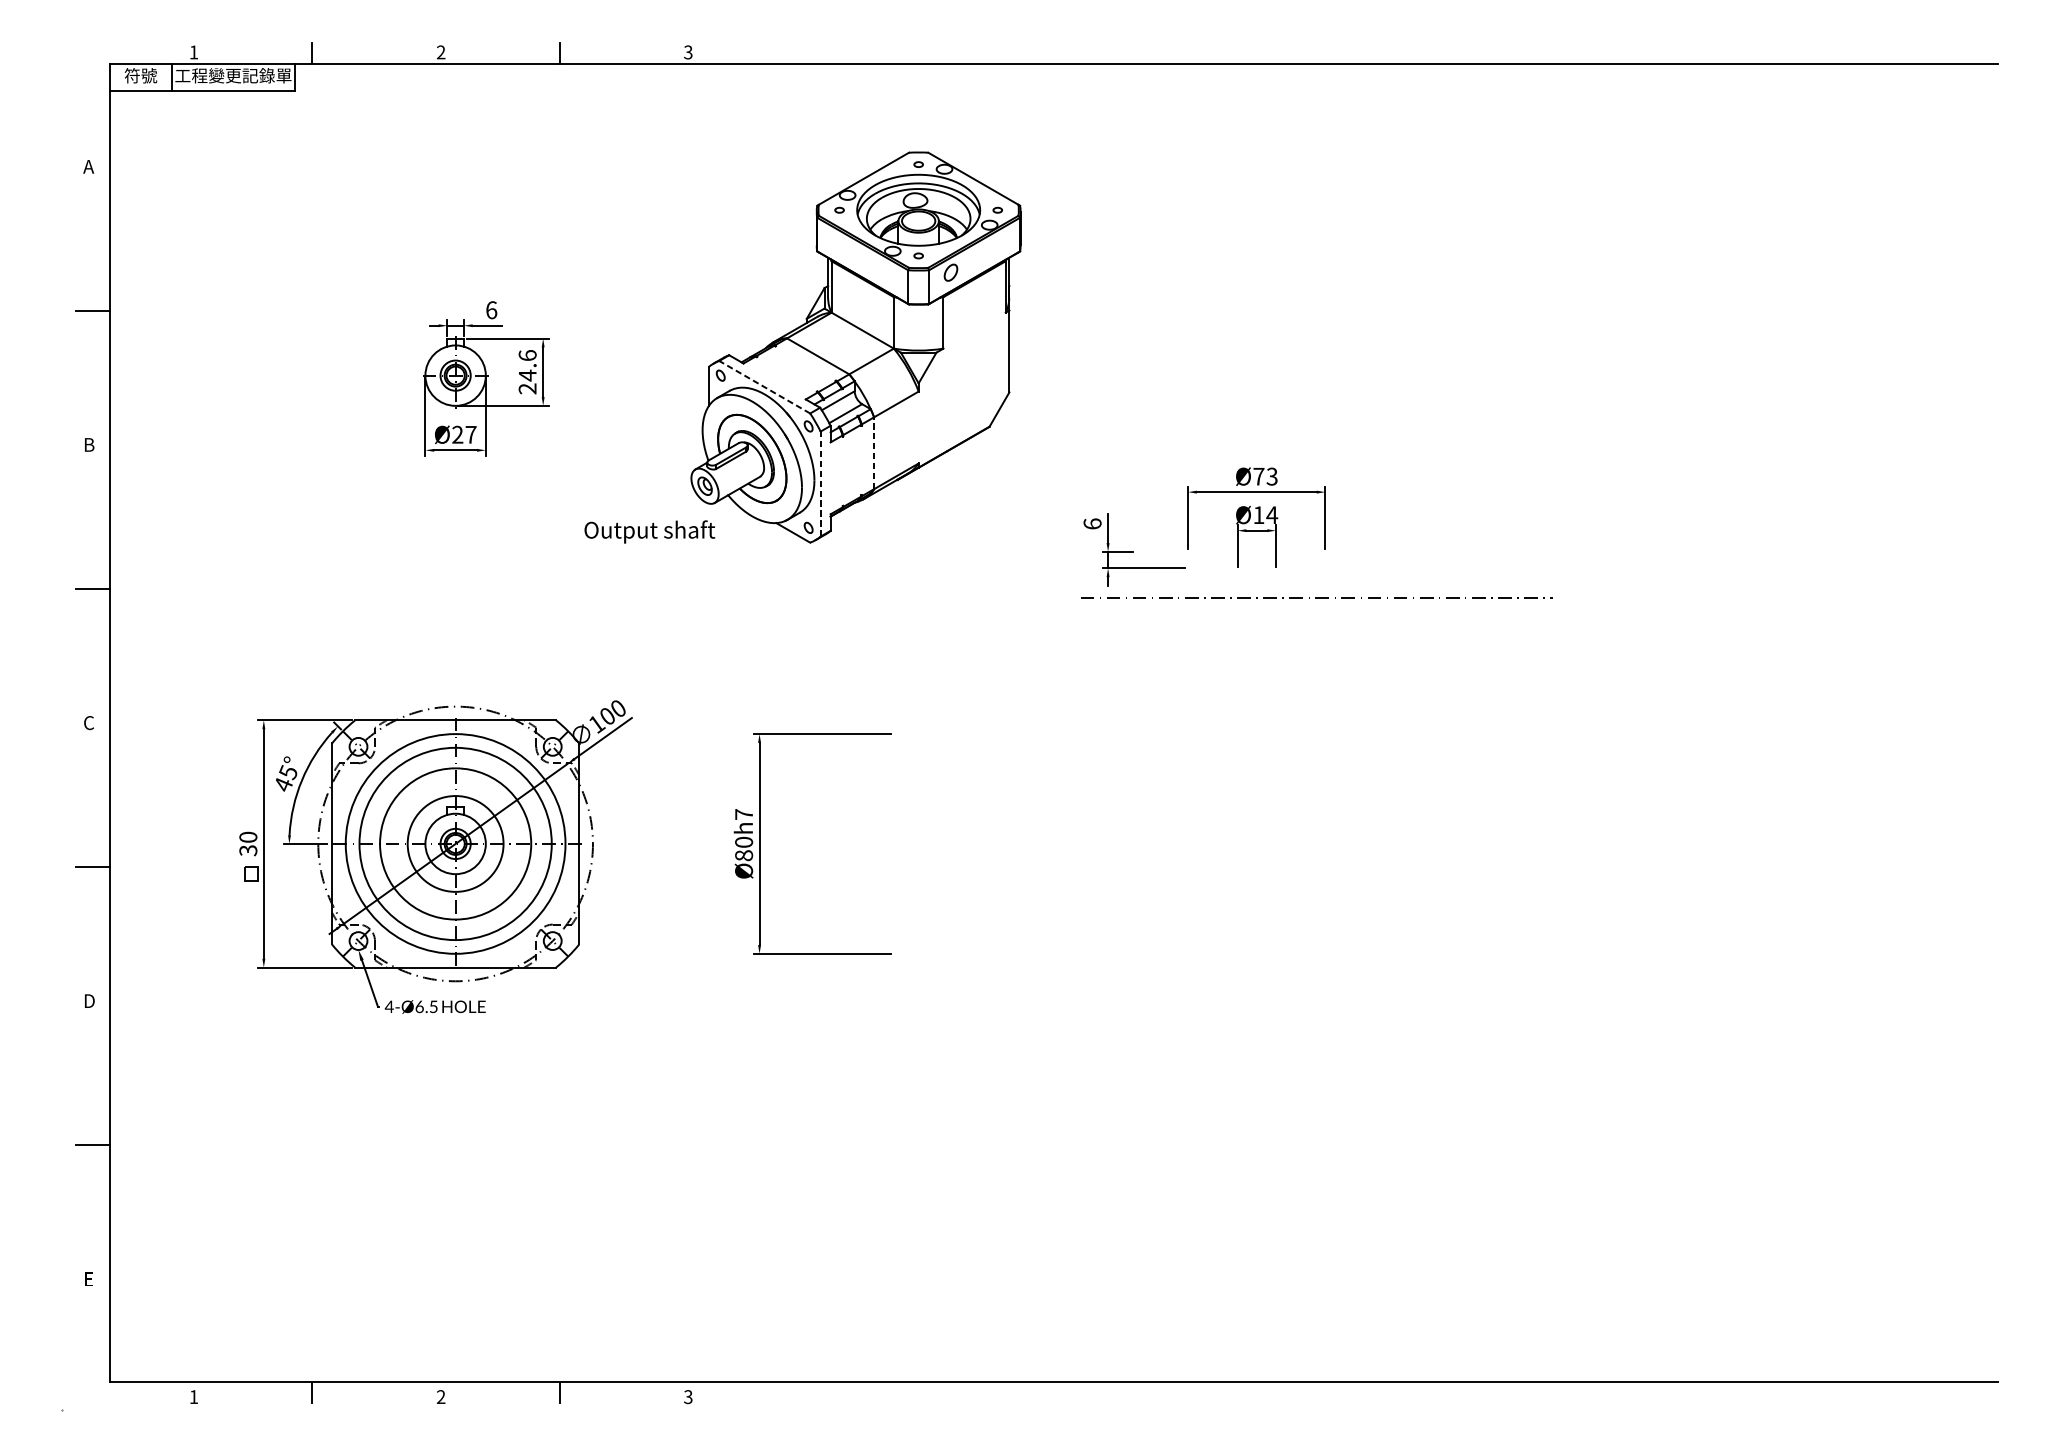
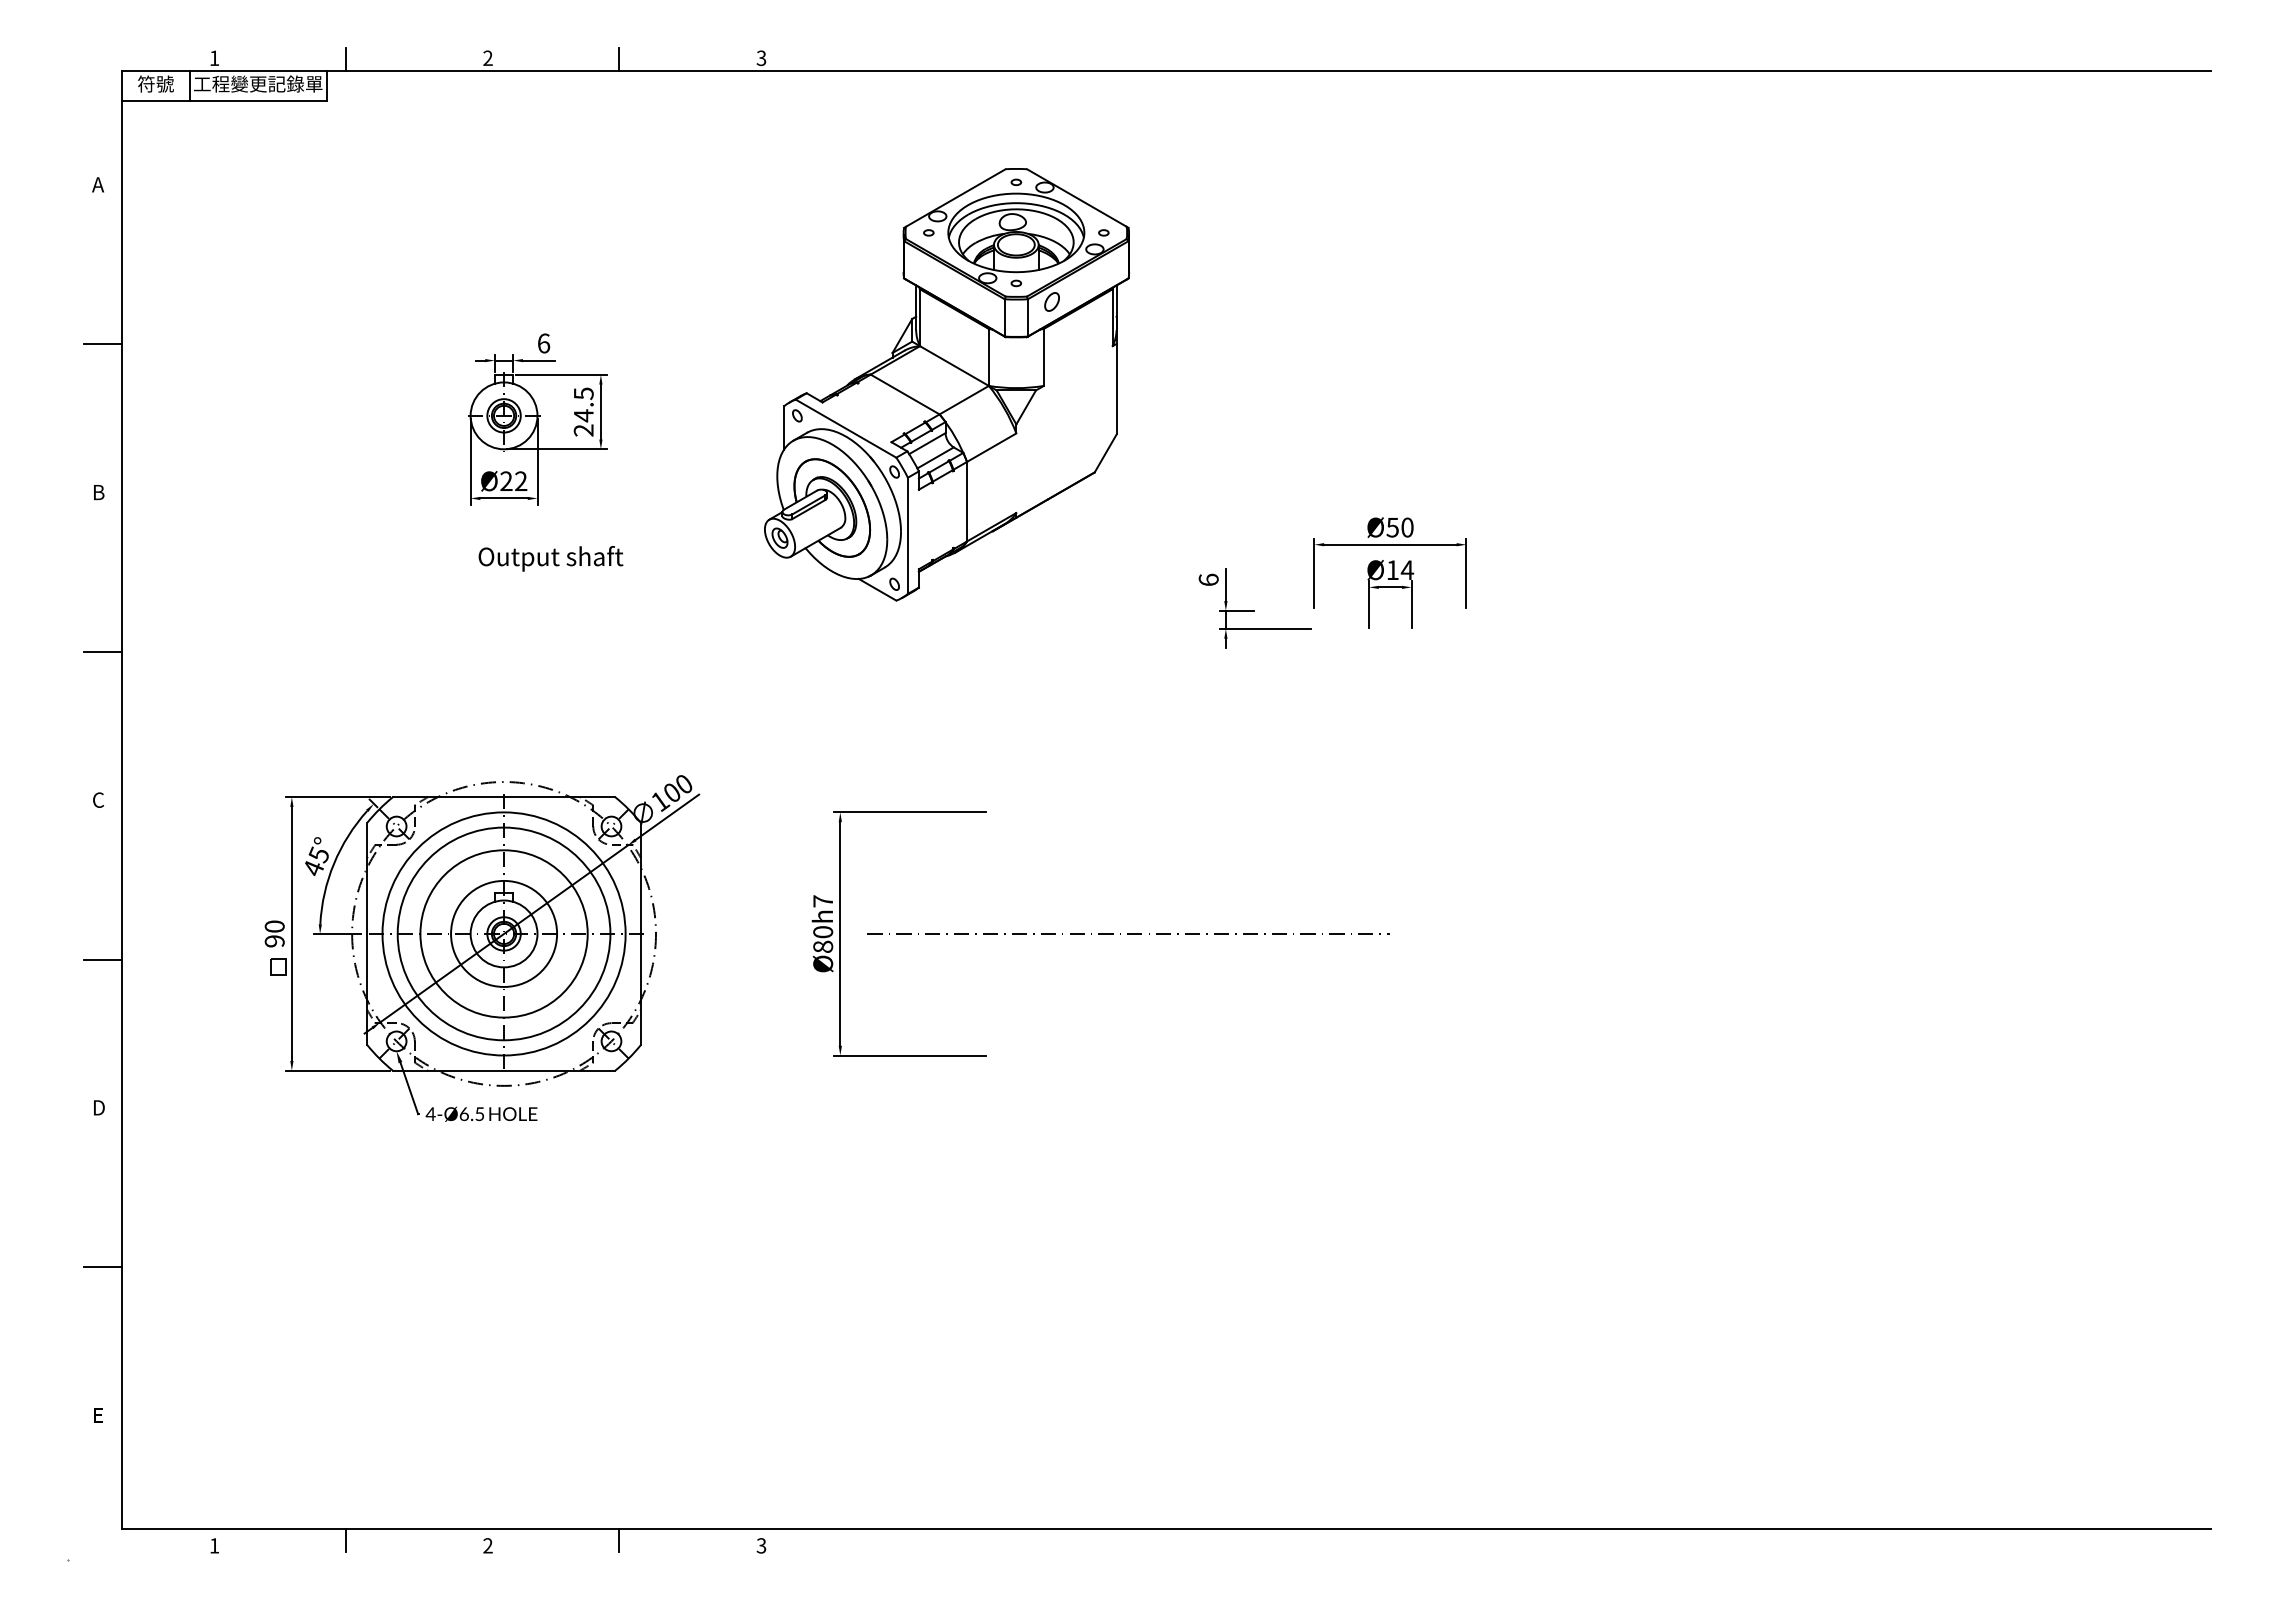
text: (527, 355) -> (583, 393), 24.6 -> 24.5
line: (764, 387) -> (845, 428), dashed -> solid
text: (471, 434) -> (521, 480), Ø27 -> Ø22
line: (874, 453) -> (967, 501), dashed -> solid
text: (1265, 476) -> (1399, 527), Ø73 -> Ø50
line: (820, 483) -> (907, 535), dashed -> solid
text: (649, 531) -> (550, 558), moved
line: (1316, 597) -> (1128, 933), moved
text: (248, 850) -> (274, 941), 30 -> 90

